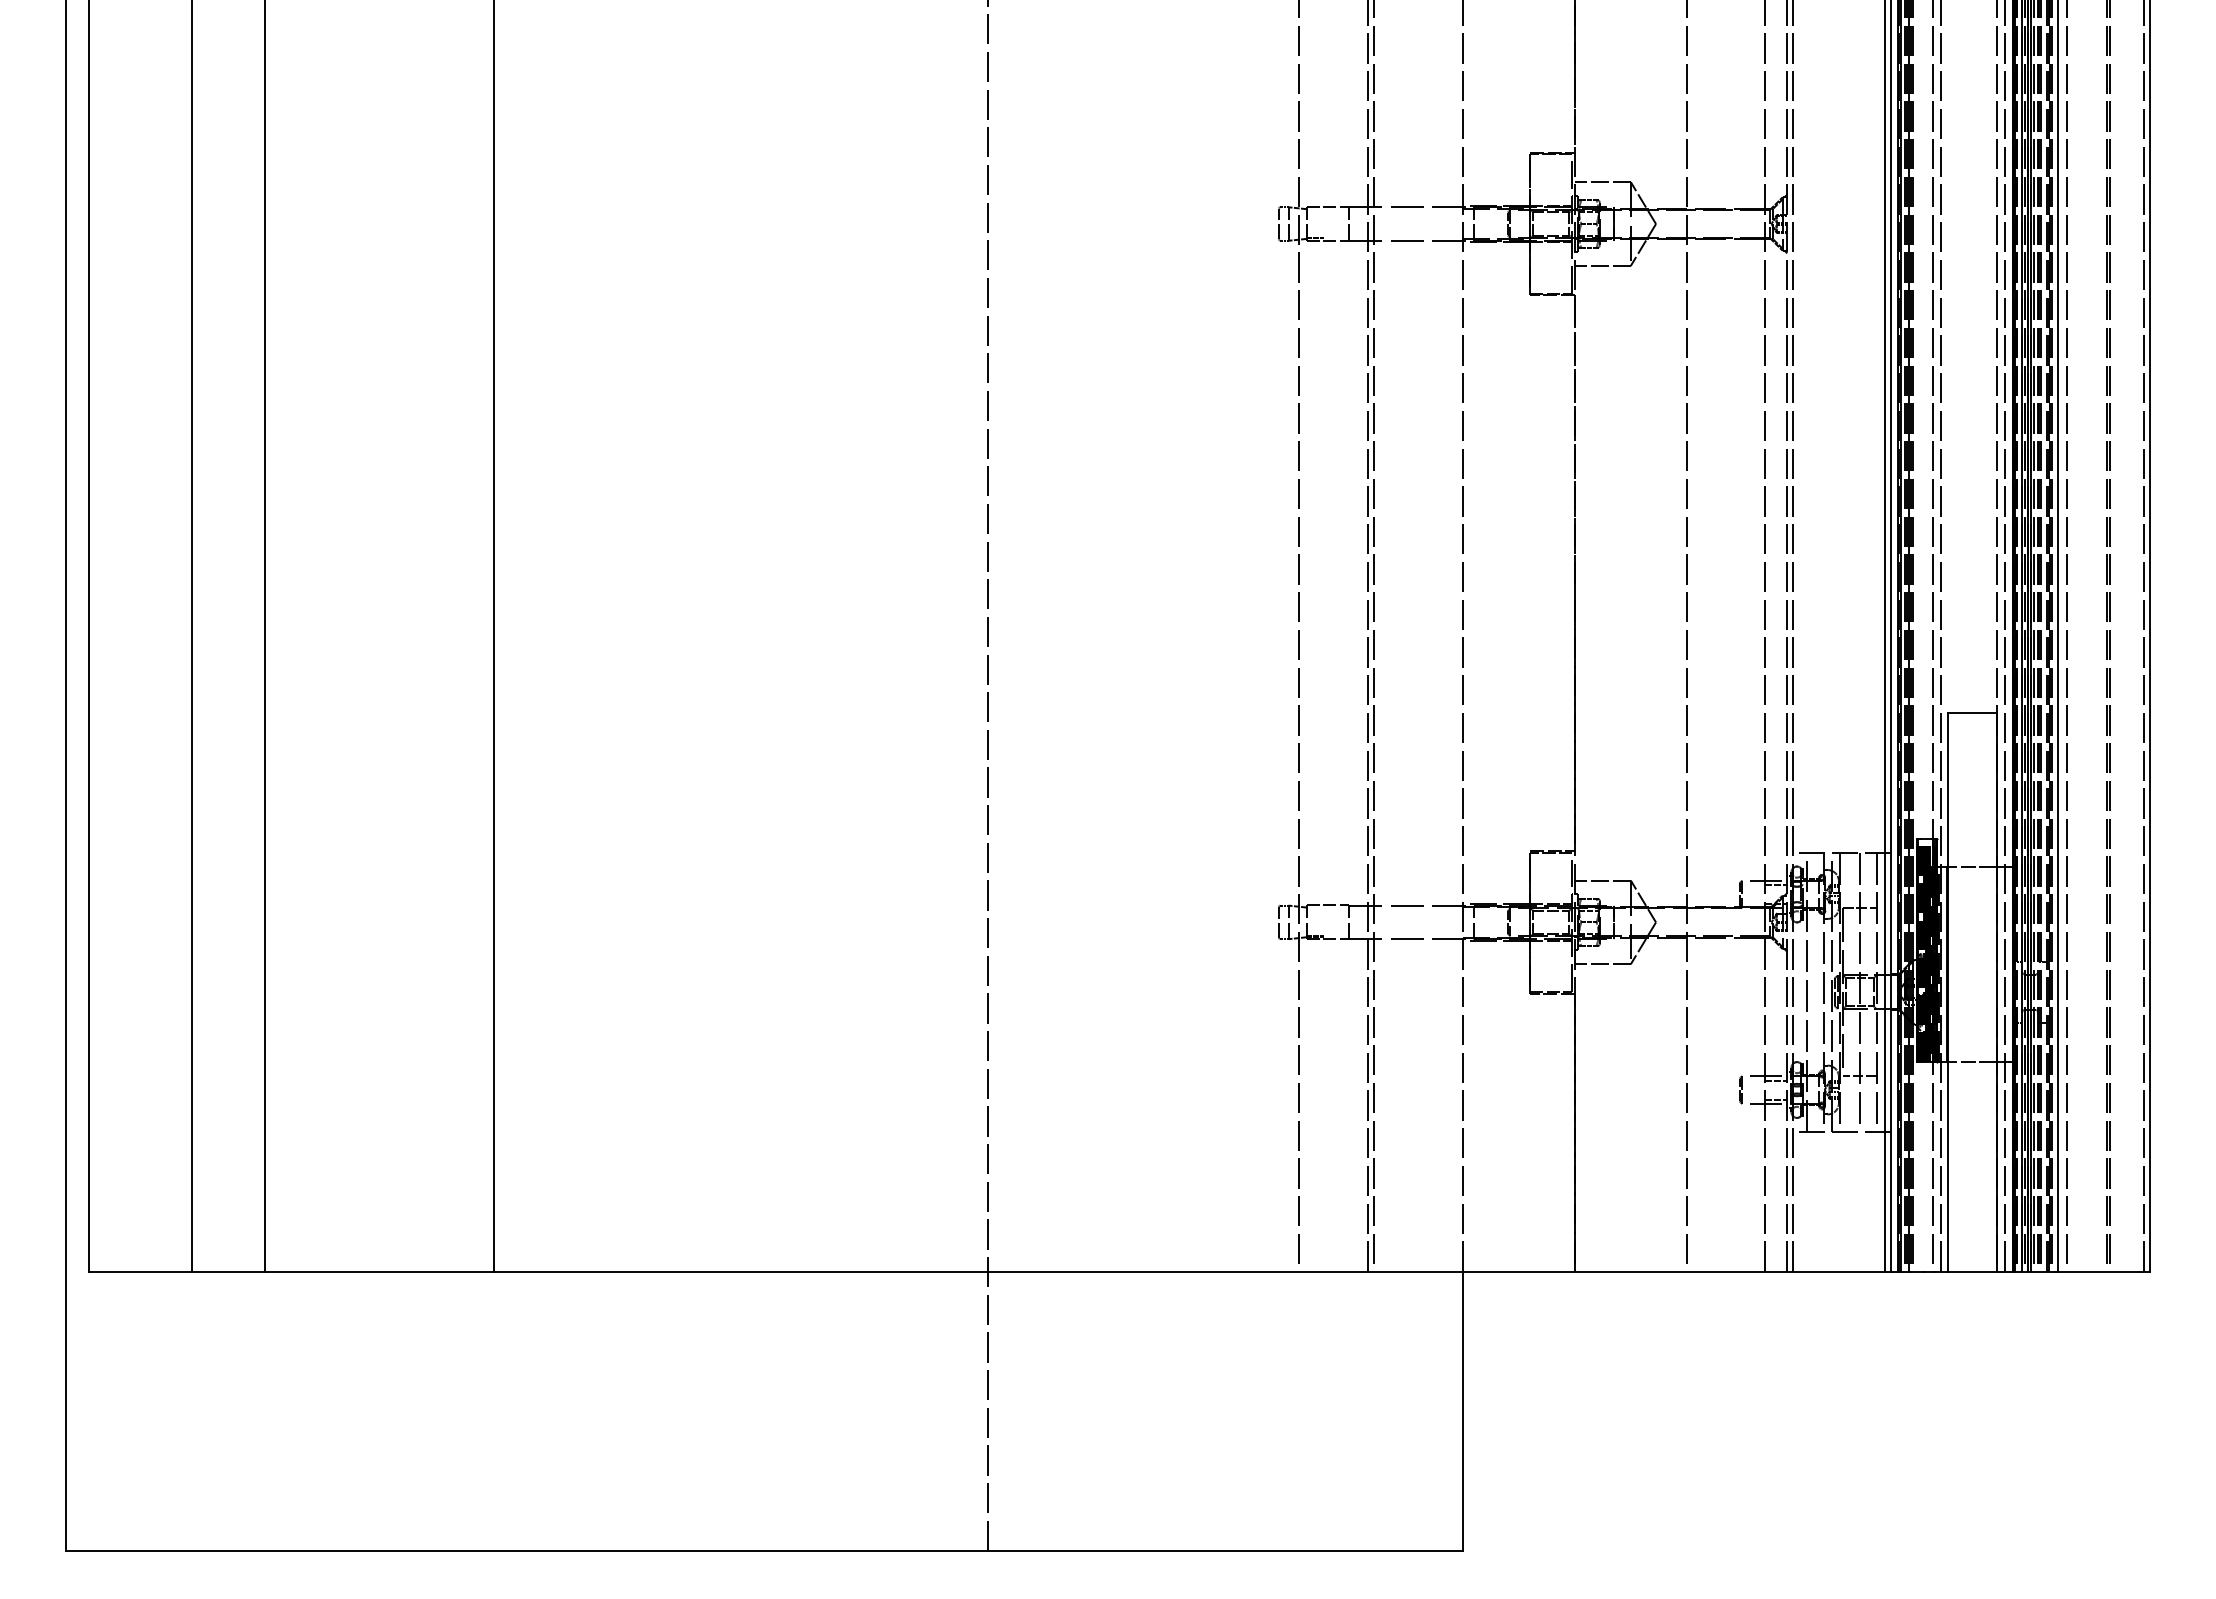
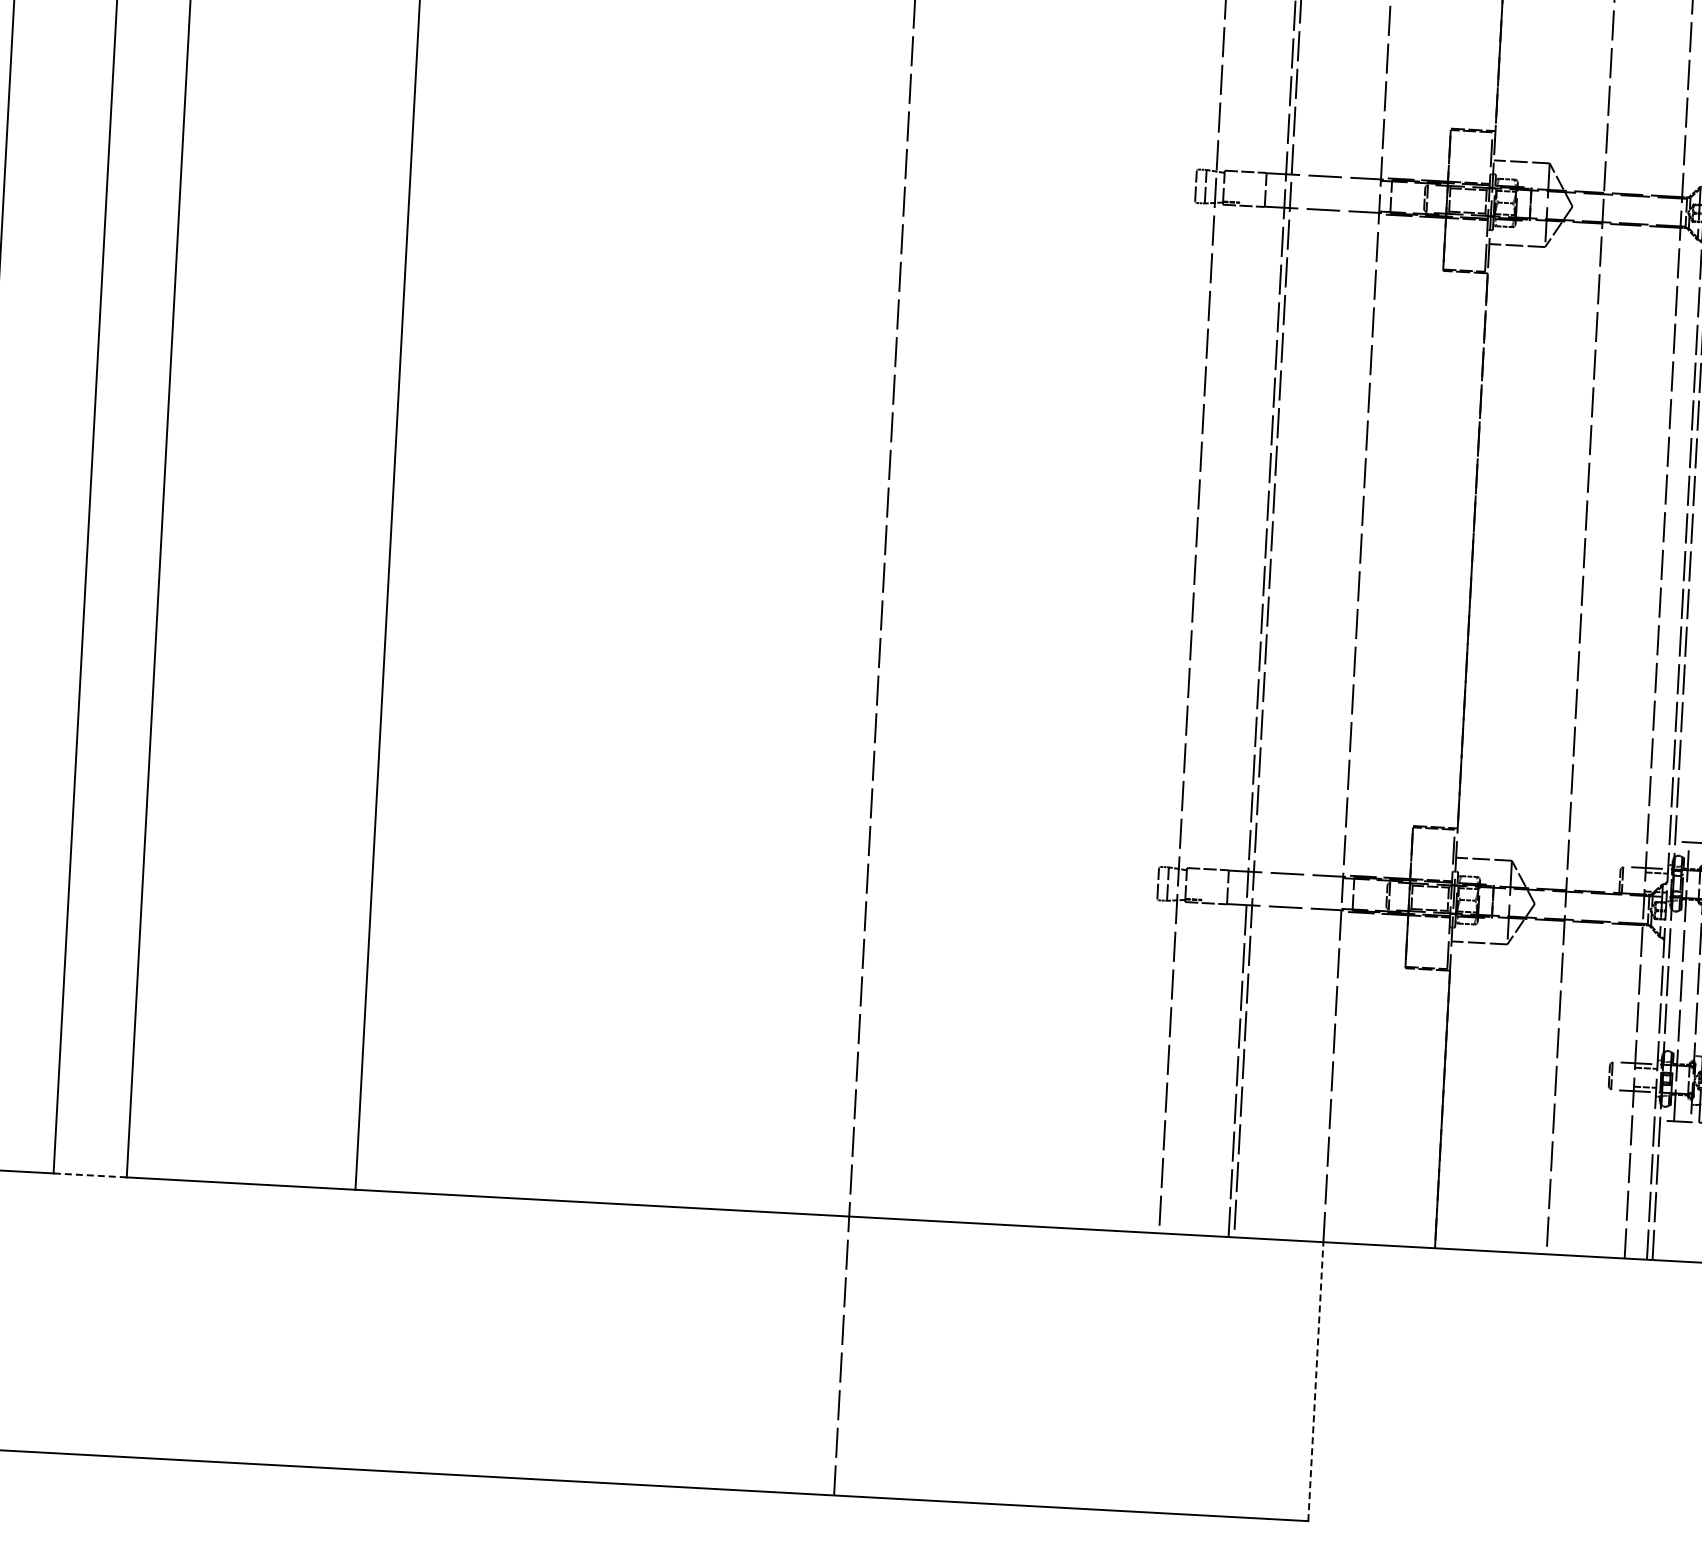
line: (228, 1271) -> (90, 1175), solid -> dashed
line: (1463, 1411) -> (1316, 1381), solid -> dashed

